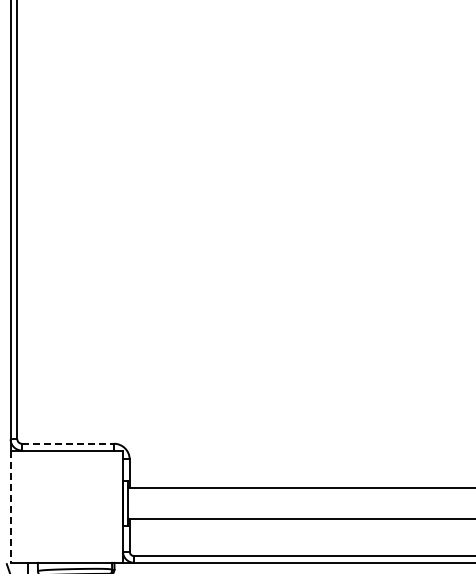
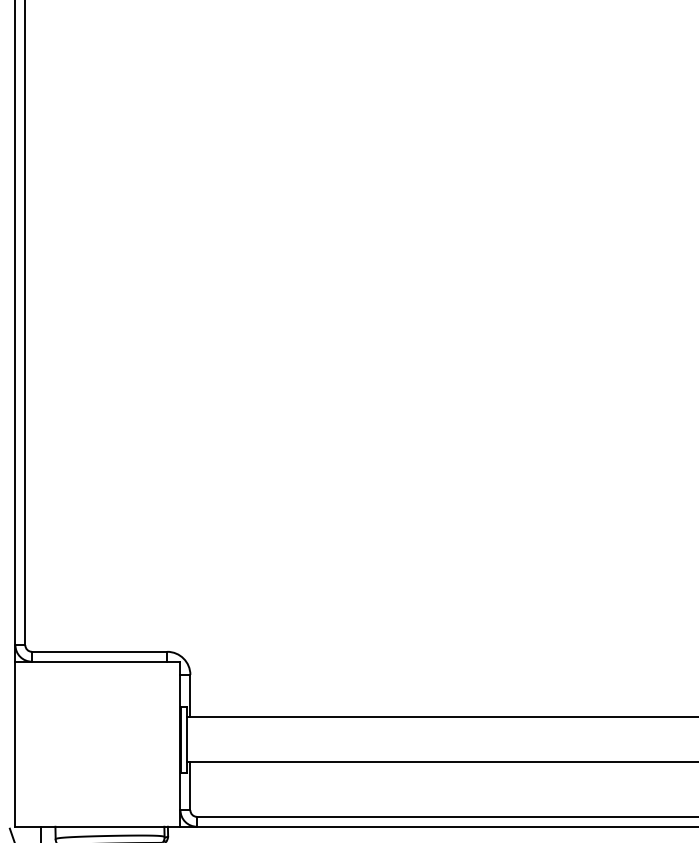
line: (68, 443) -> (100, 651), dashed -> solid
line: (10, 507) -> (15, 745), dashed -> solid

